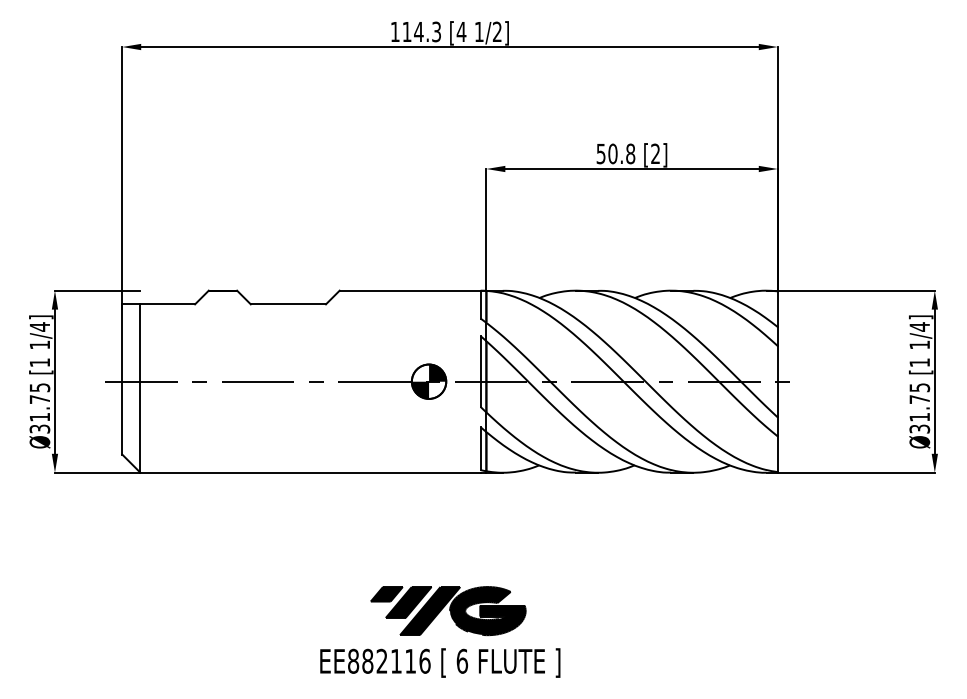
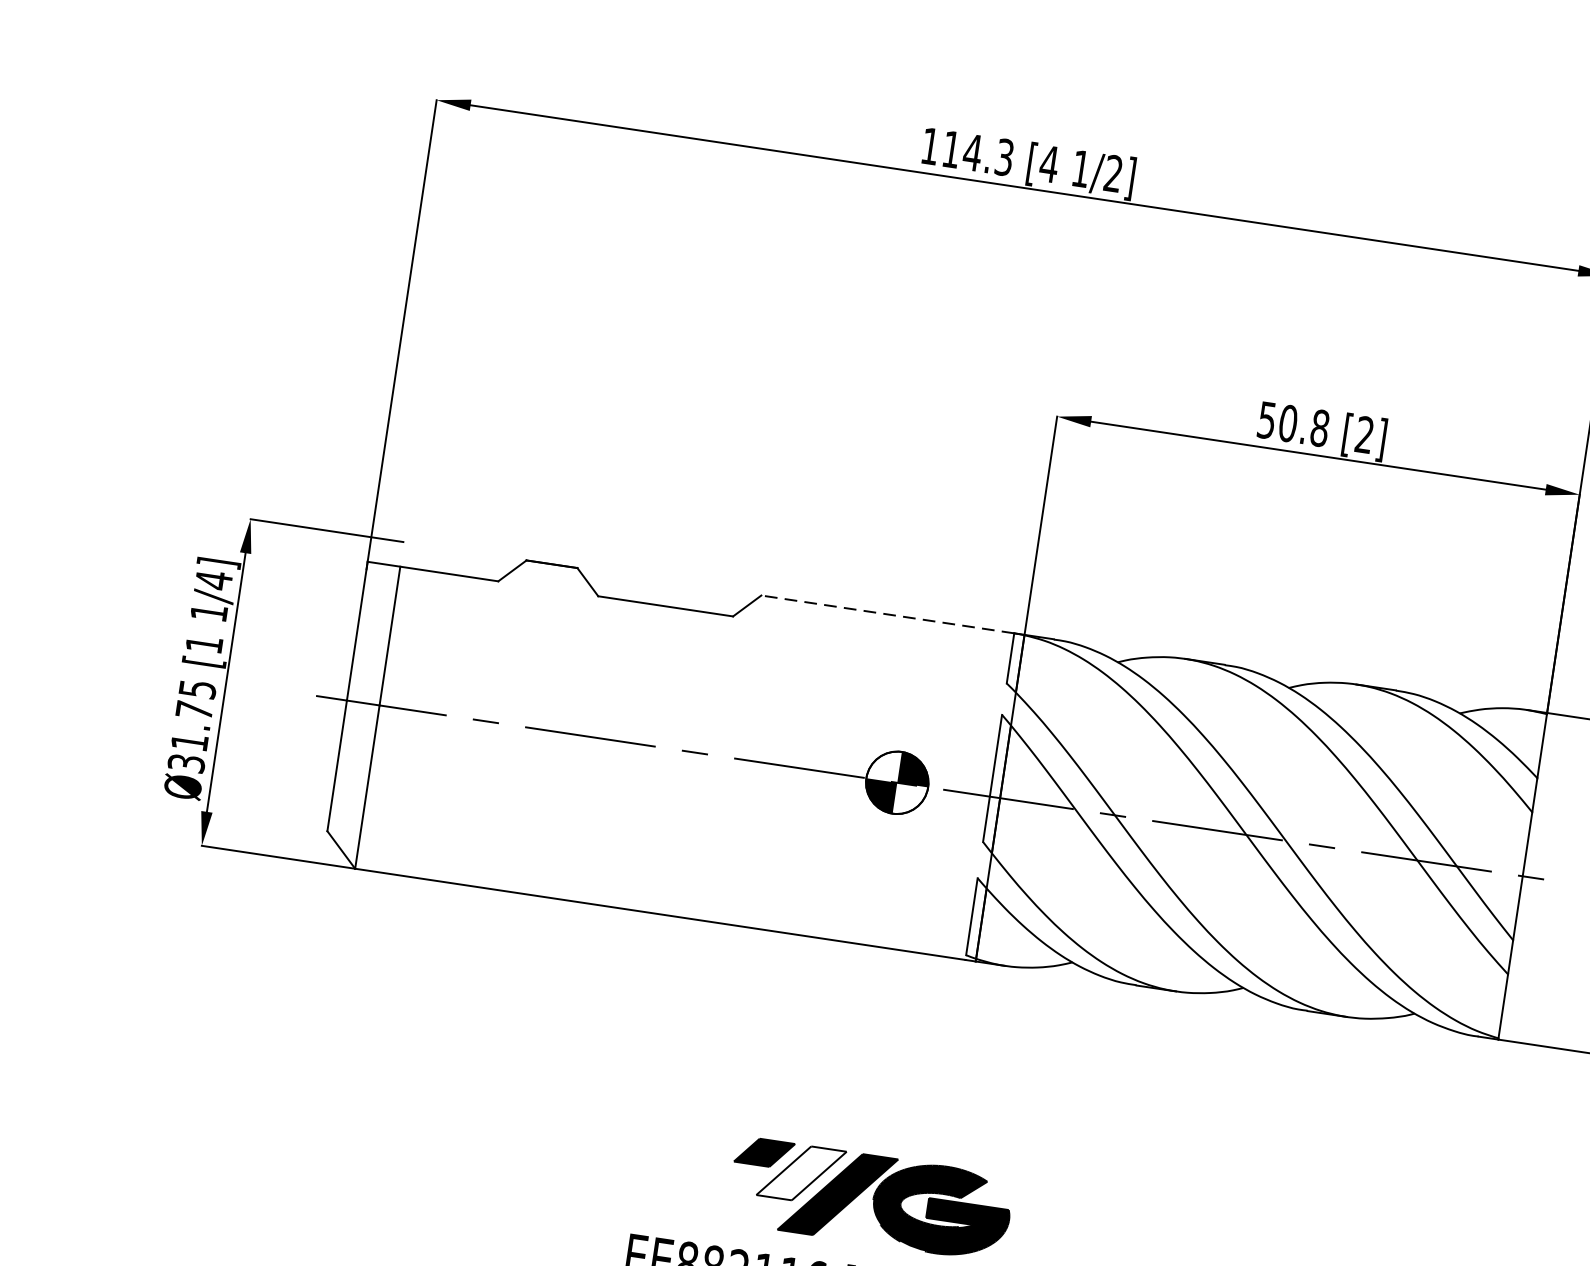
line: (410, 290) -> (888, 614), solid -> dashed
fill: (408, 602) -> (801, 1173), removed

